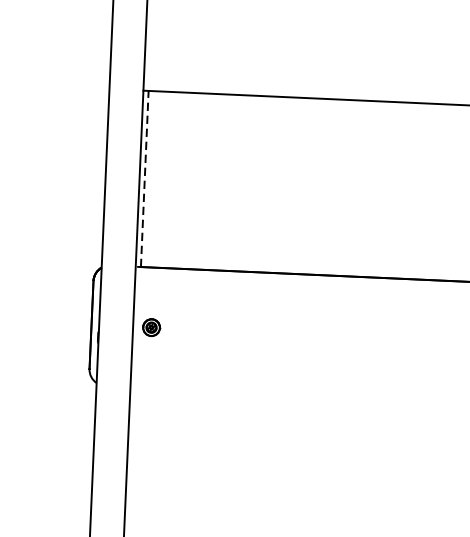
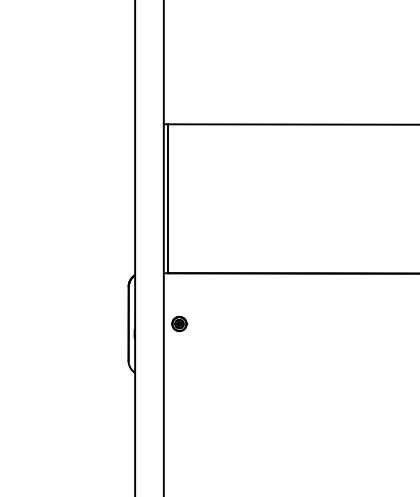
line: (145, 178) -> (168, 198), dashed -> solid

